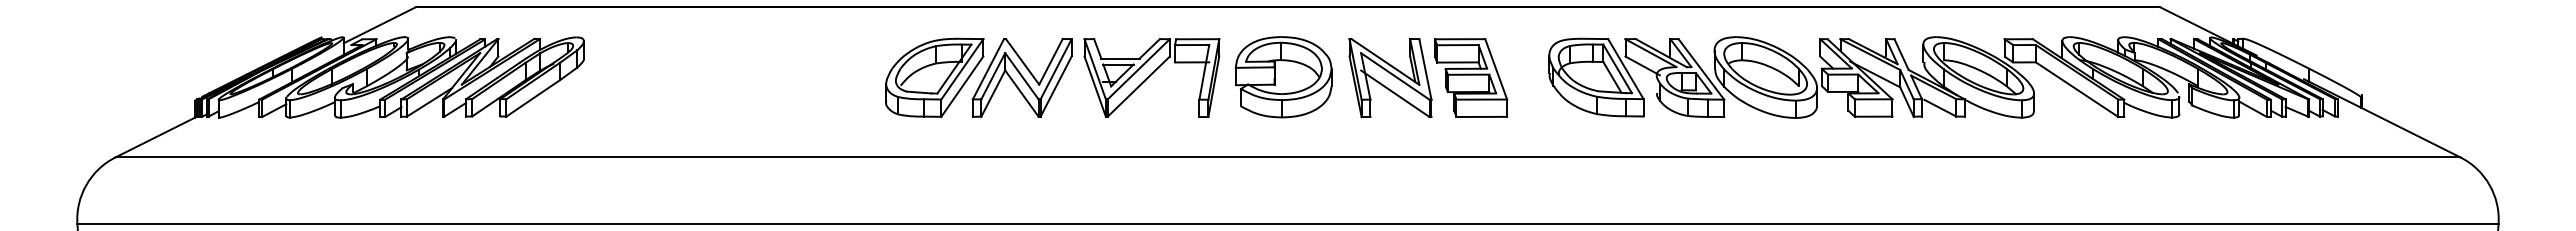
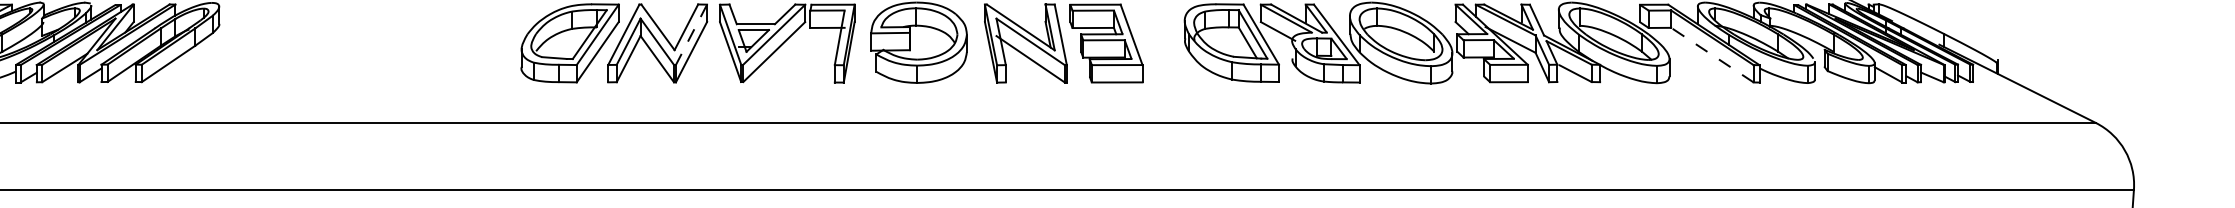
line: (1056, 69) -> (691, 35), solid -> dashed
line: (2076, 89) -> (1711, 55), solid -> dashed

